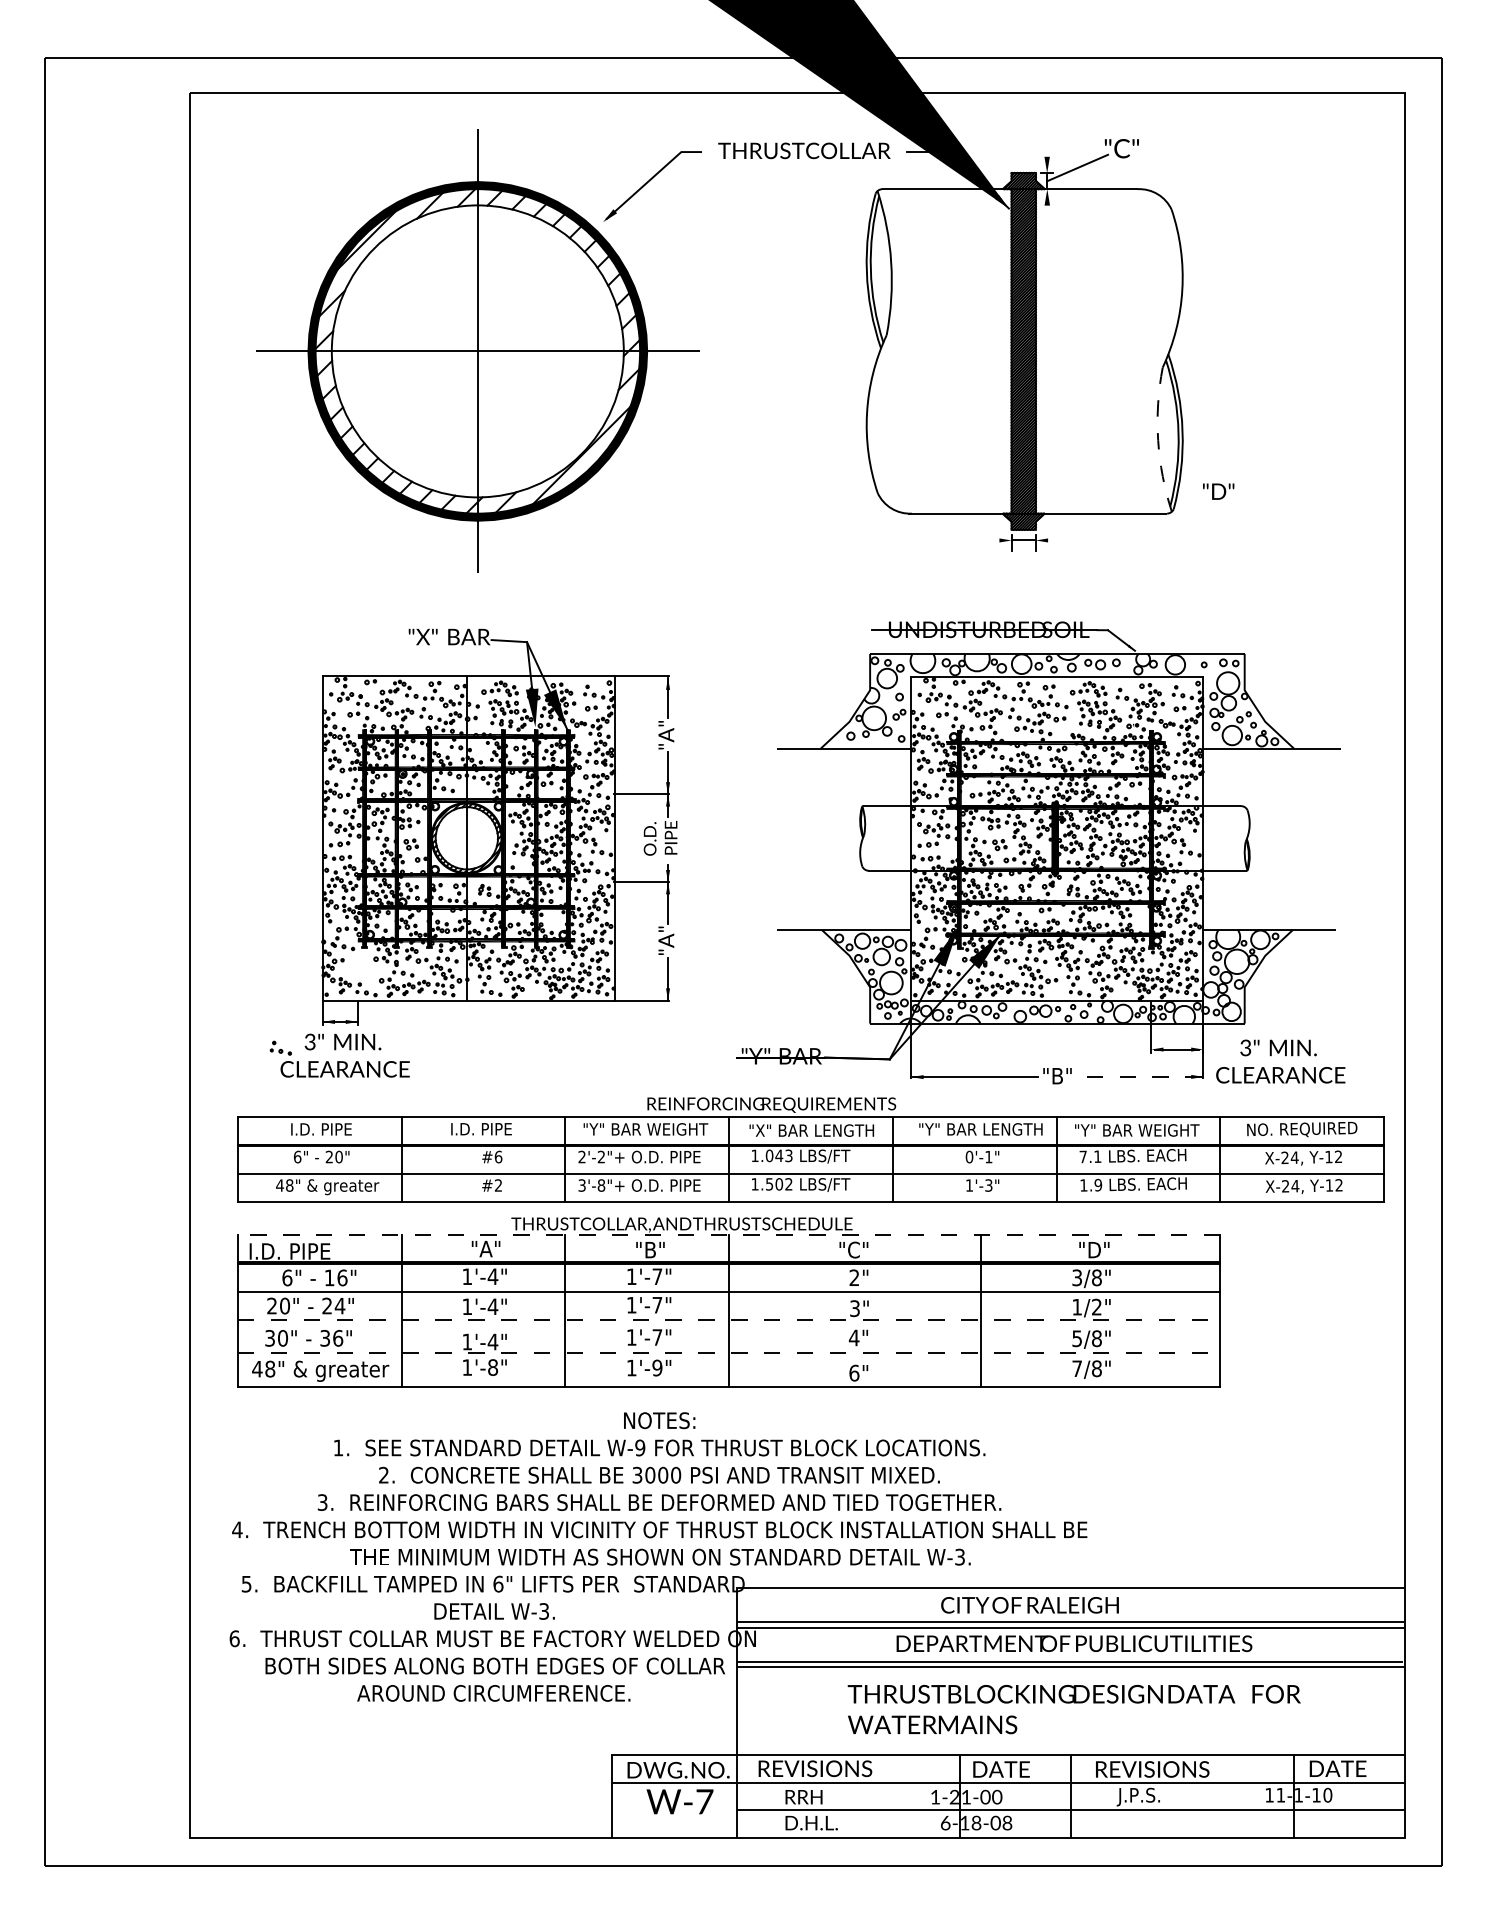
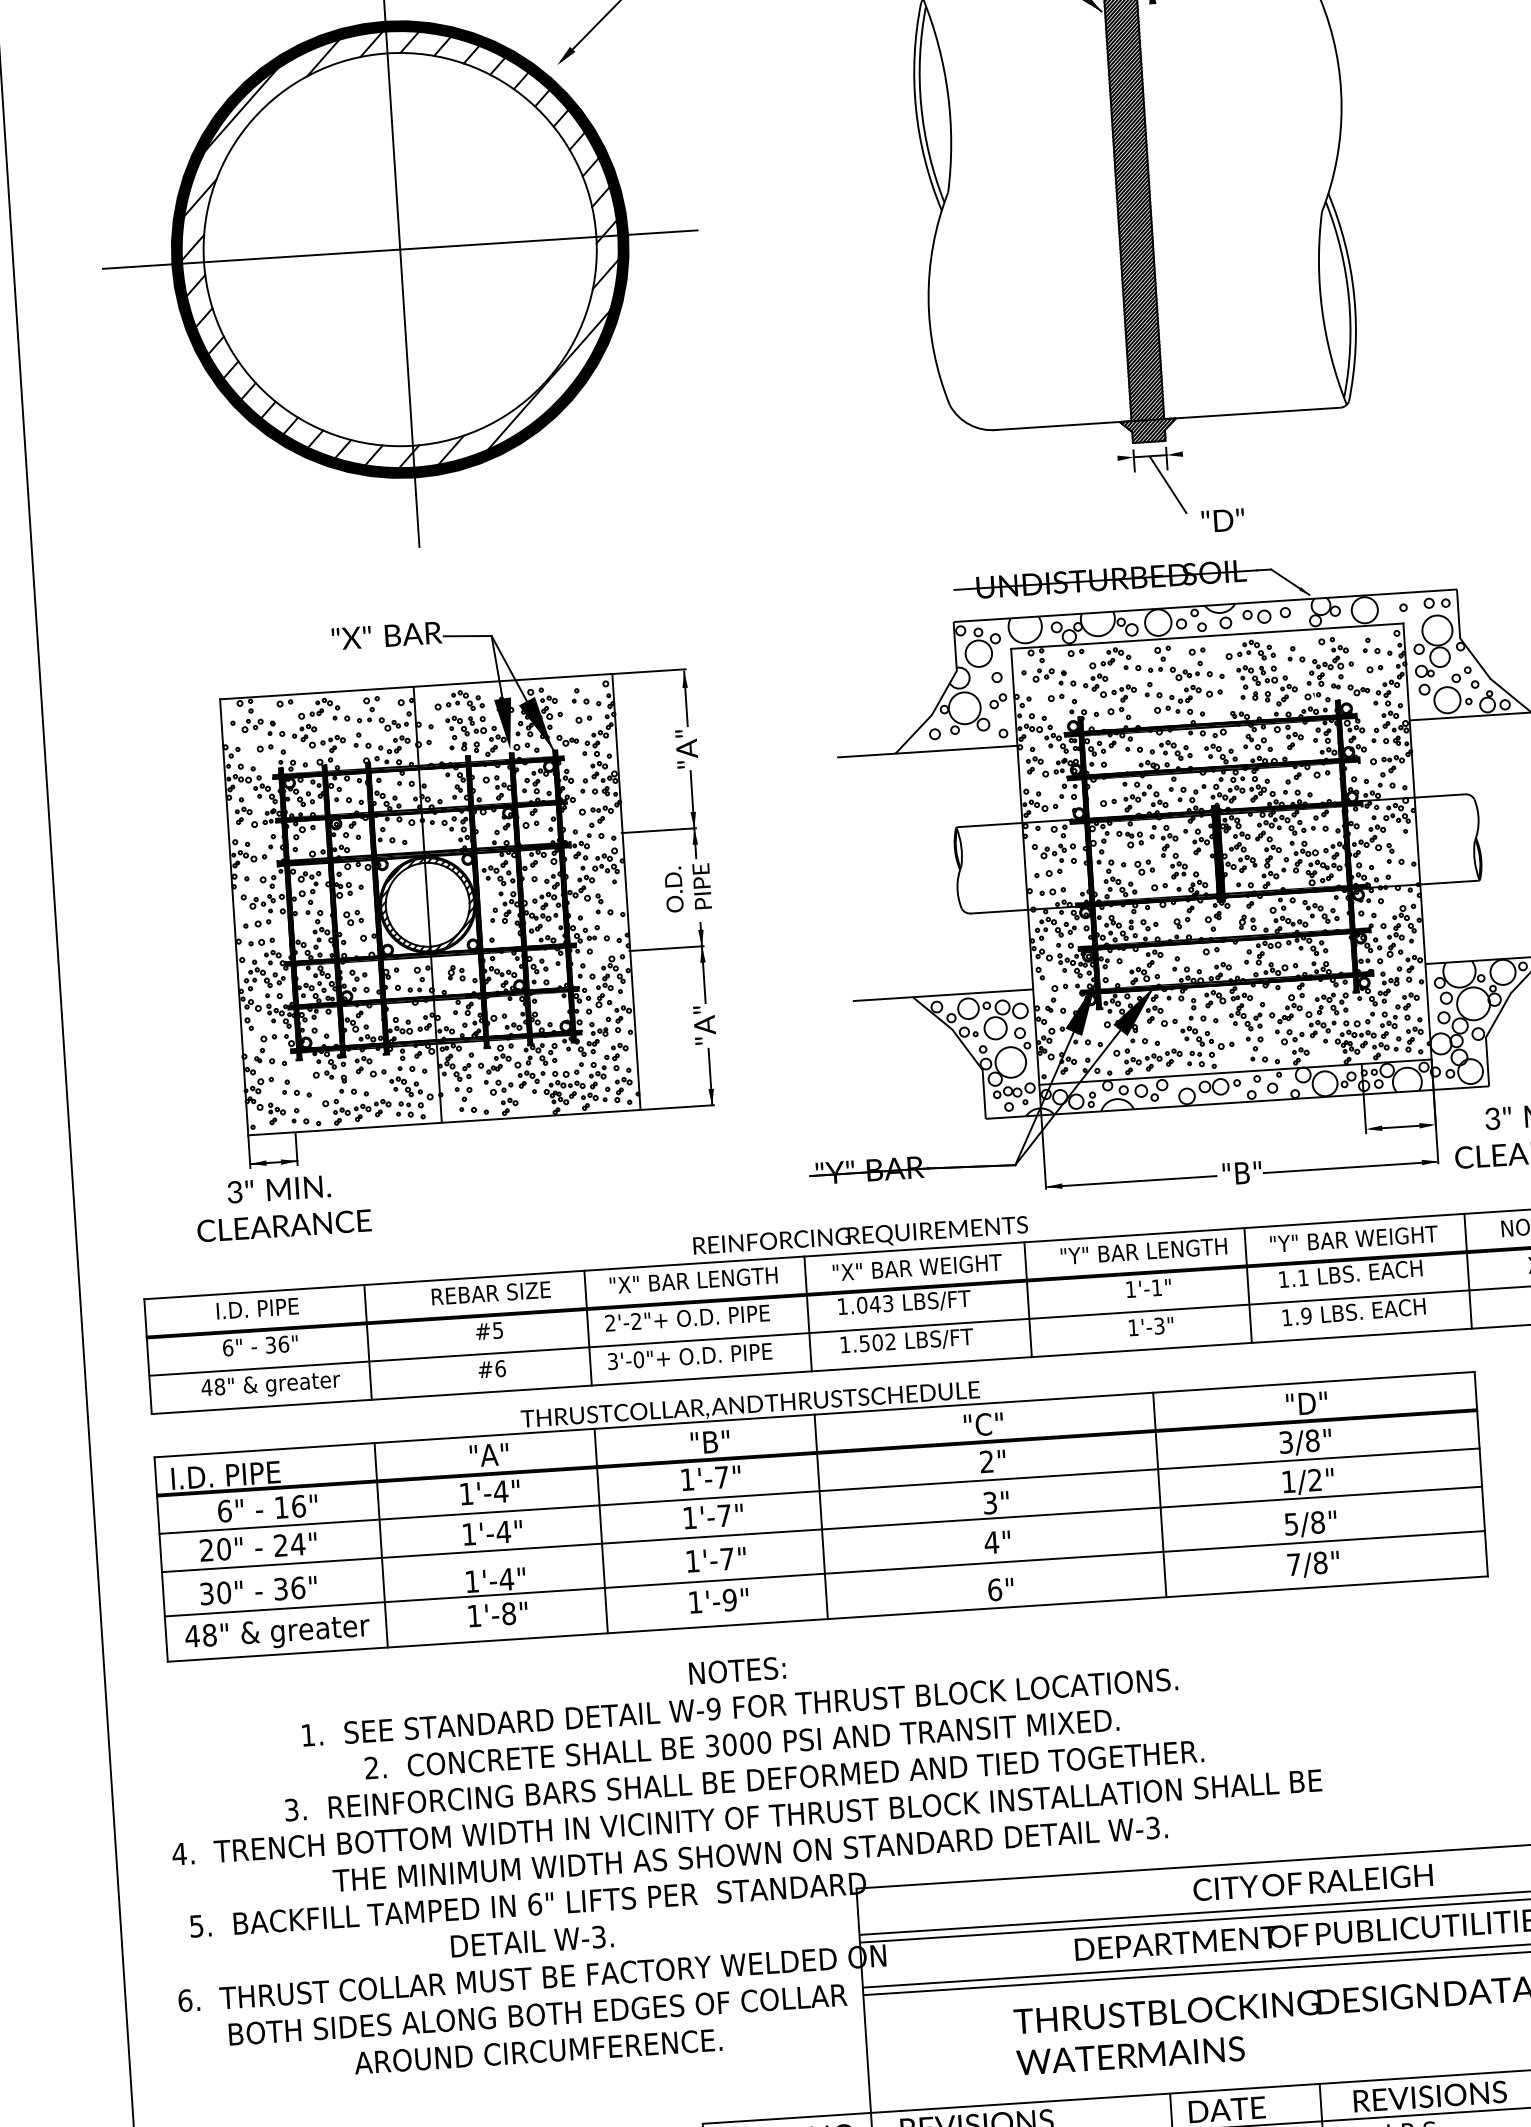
arc: (1158, 440) -> (1322, 310), dashed -> solid
text: (1218, 491) -> (1222, 520), moved
line: (1035, 562) -> (1167, 484), added
part: (280, 1047) -> (296, 1087), moved
line: (1137, 1077) -> (1349, 1167), dashed -> solid
text: (495, 1128) -> (491, 1292), I.D. PIPE -> REBAR SIZE
text: (648, 1129) -> (697, 1280), "Y" BAR WEIGHT -> "X" BAR LENGTH
text: (844, 1130) -> (960, 1264), "X" BAR LENGTH -> "X" BAR WEIGHT
text: (333, 1156) -> (276, 1344), 20" -> 36"
text: (498, 1156) -> (497, 1329), #6 -> #5
text: (969, 1156) -> (1130, 1288), 0'-1" -> 1'-1"
text: (1082, 1156) -> (1282, 1278), 7.1 -> 1.1
text: (498, 1185) -> (500, 1368), #2 -> #6
text: (601, 1185) -> (638, 1359), 3'-8"+ -> 3'-0"+
line: (728, 1234) -> (813, 1414), dashed -> solid
line: (729, 1320) -> (822, 1529), dashed -> solid
line: (729, 1353) -> (825, 1574), dashed -> solid
text: (1029, 1605) -> (1312, 1882), moved

